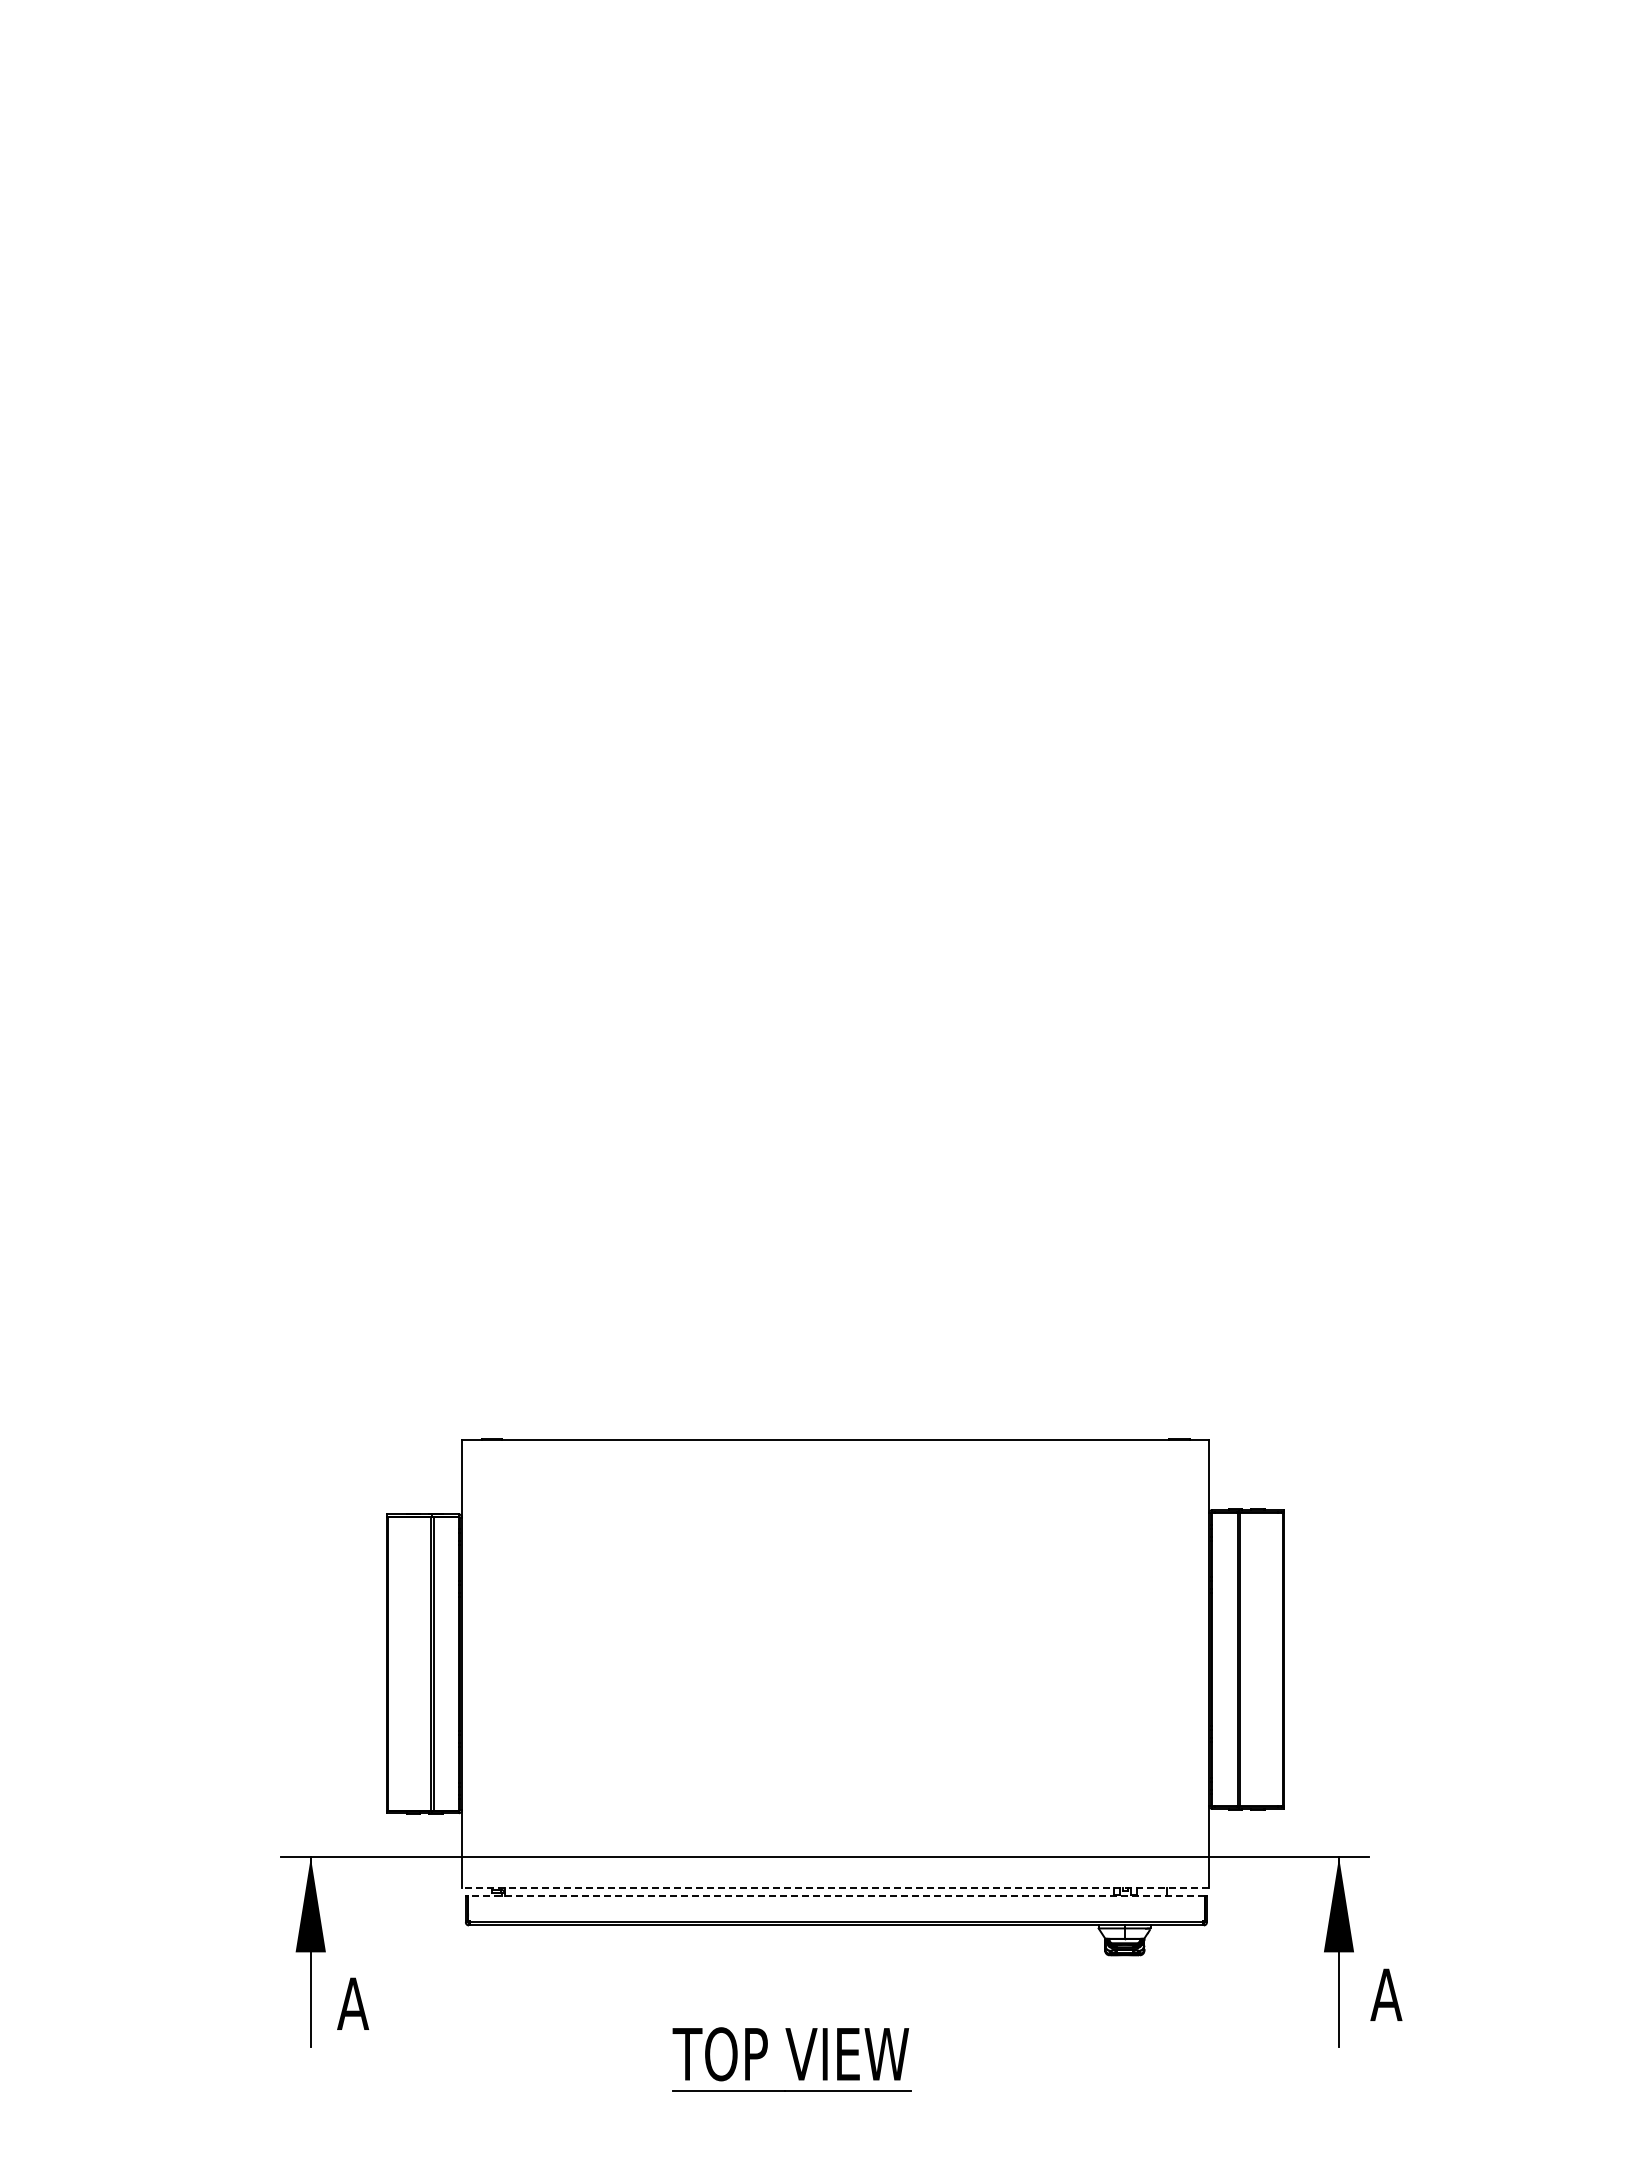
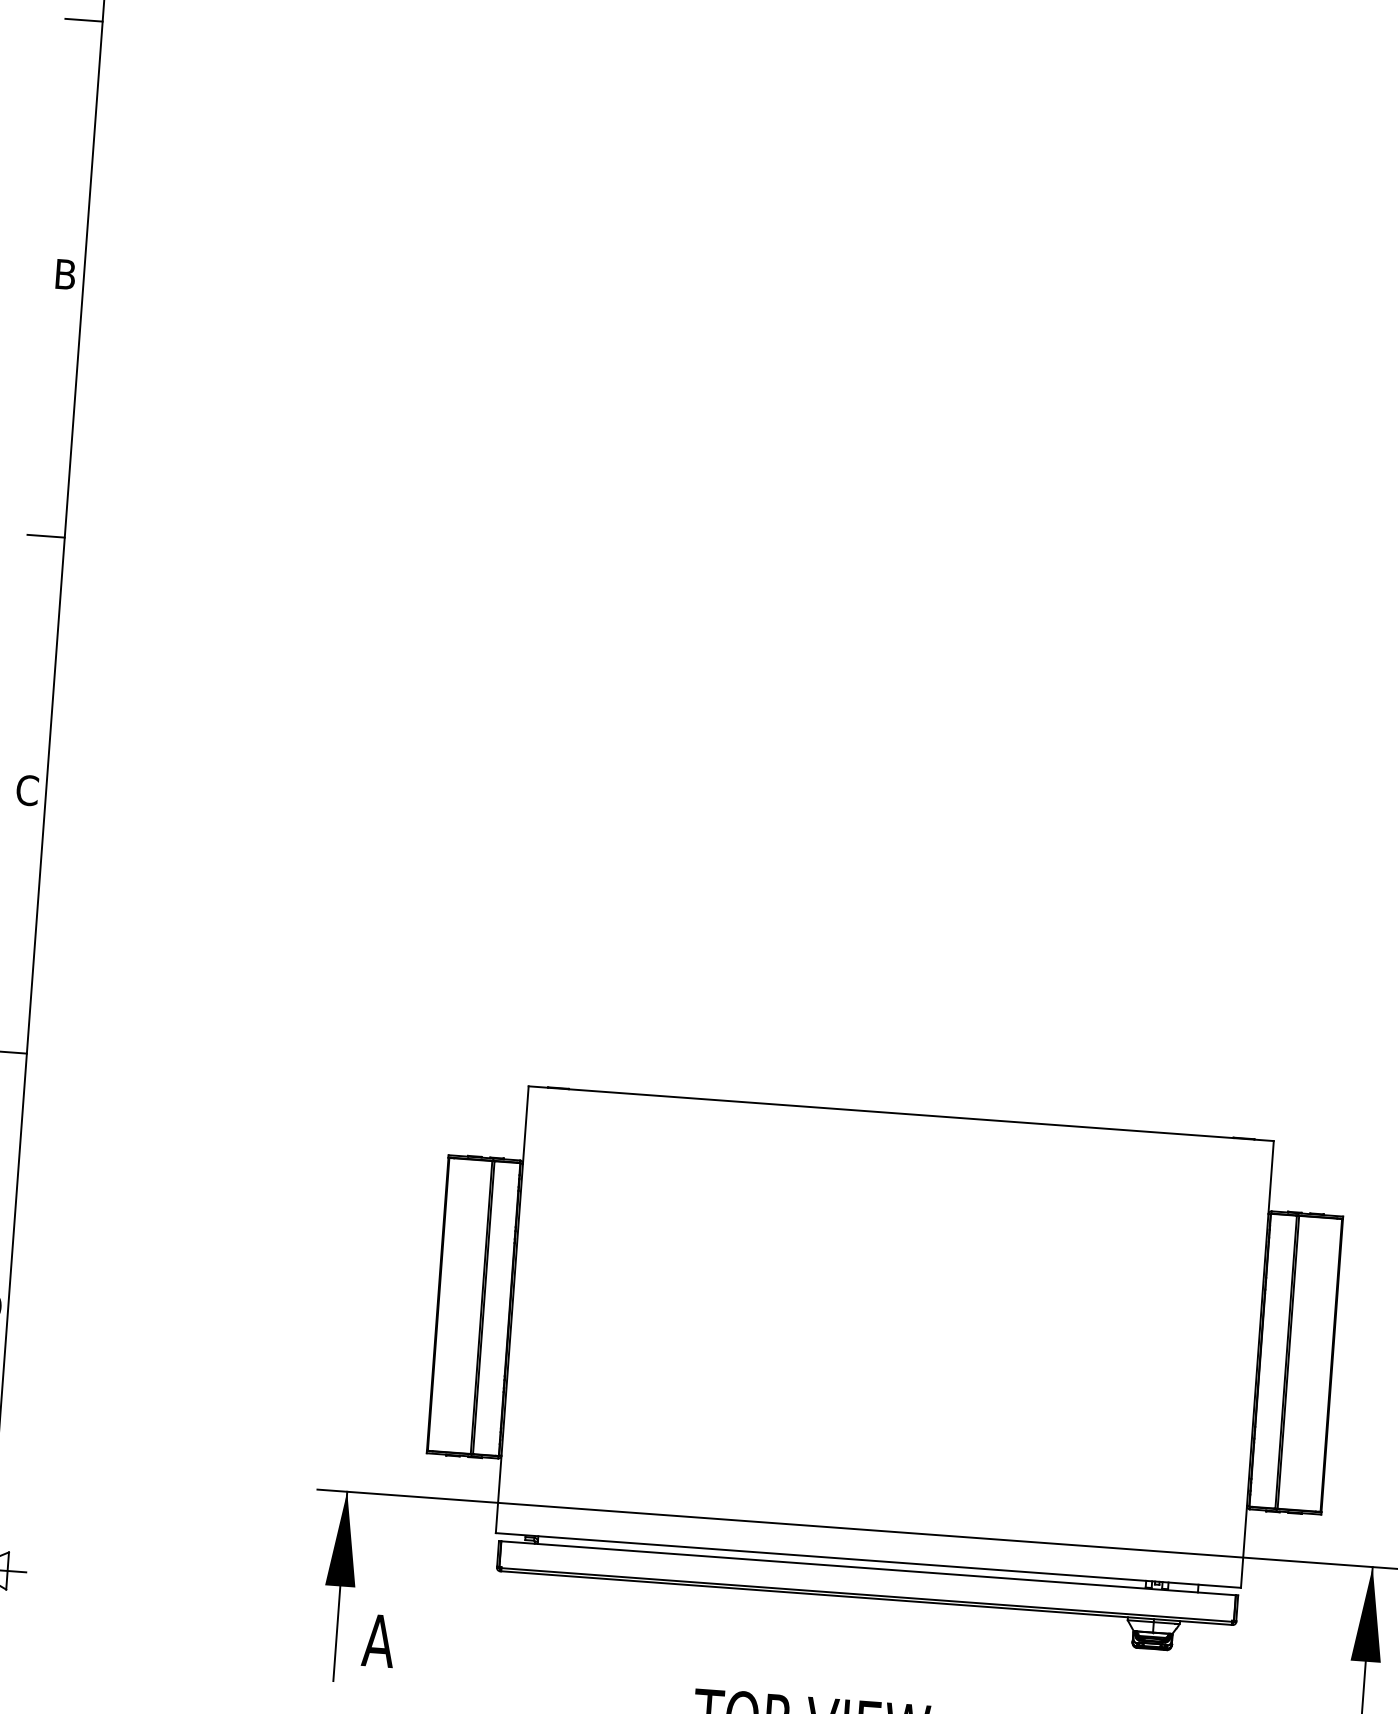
line: (835, 1887) -> (868, 1560), dashed -> solid
line: (835, 1895) -> (867, 1568), dashed -> solid

